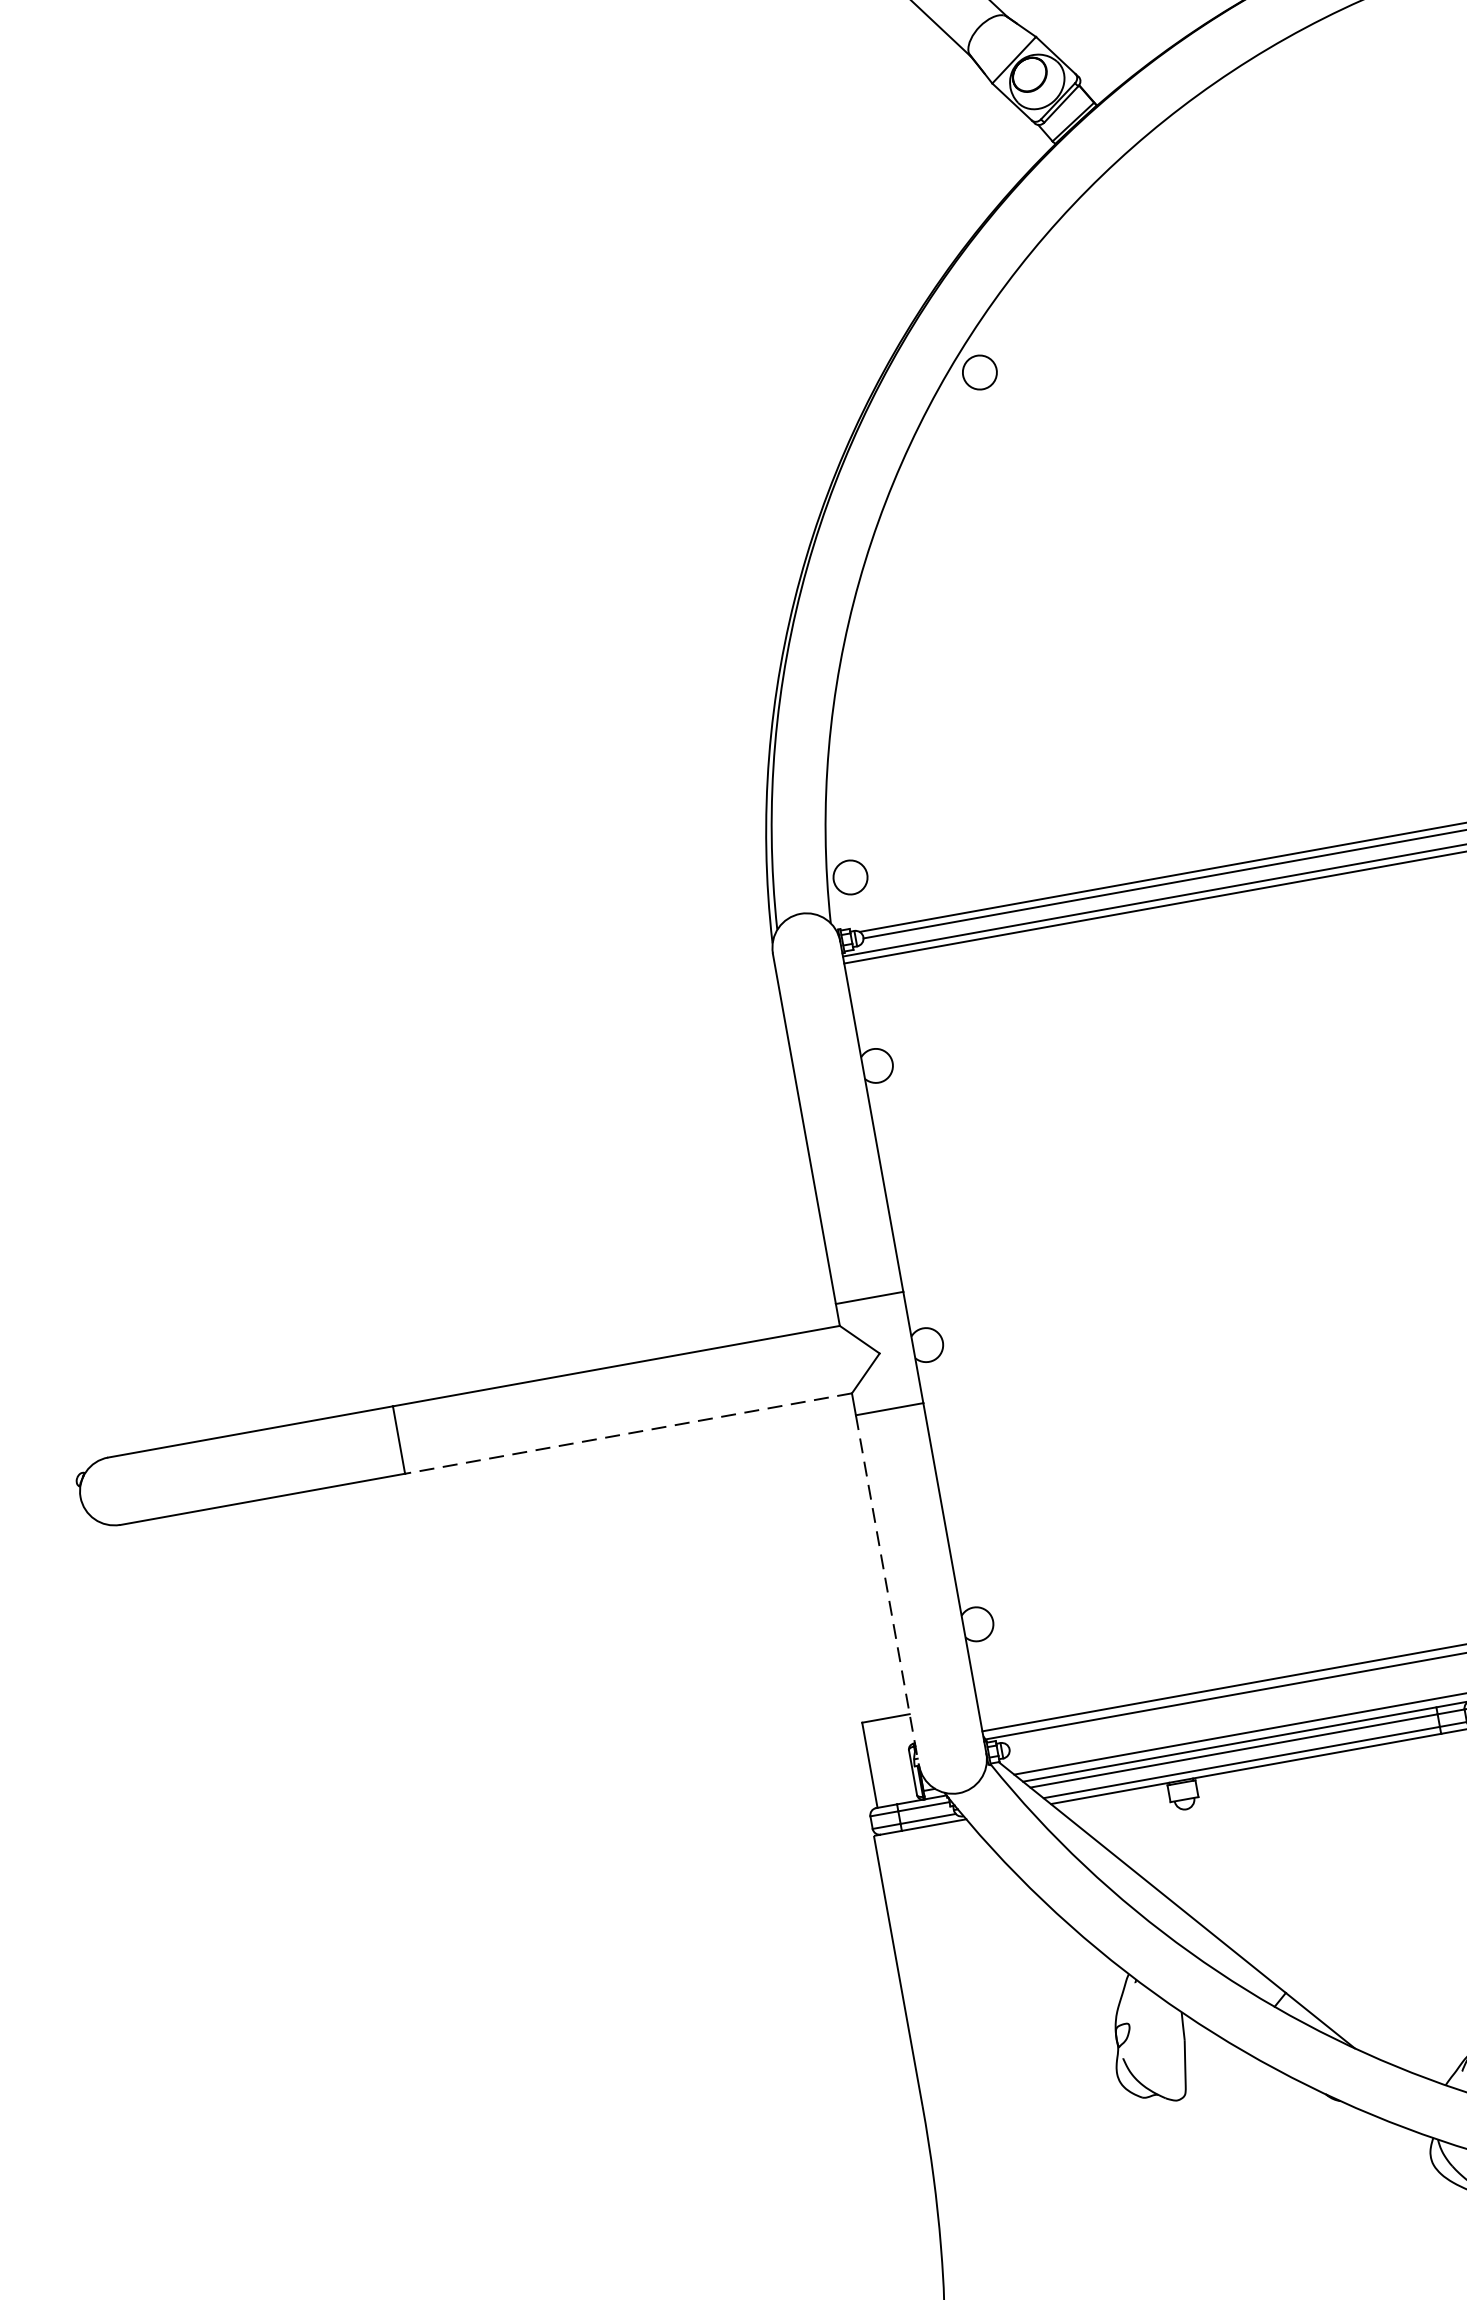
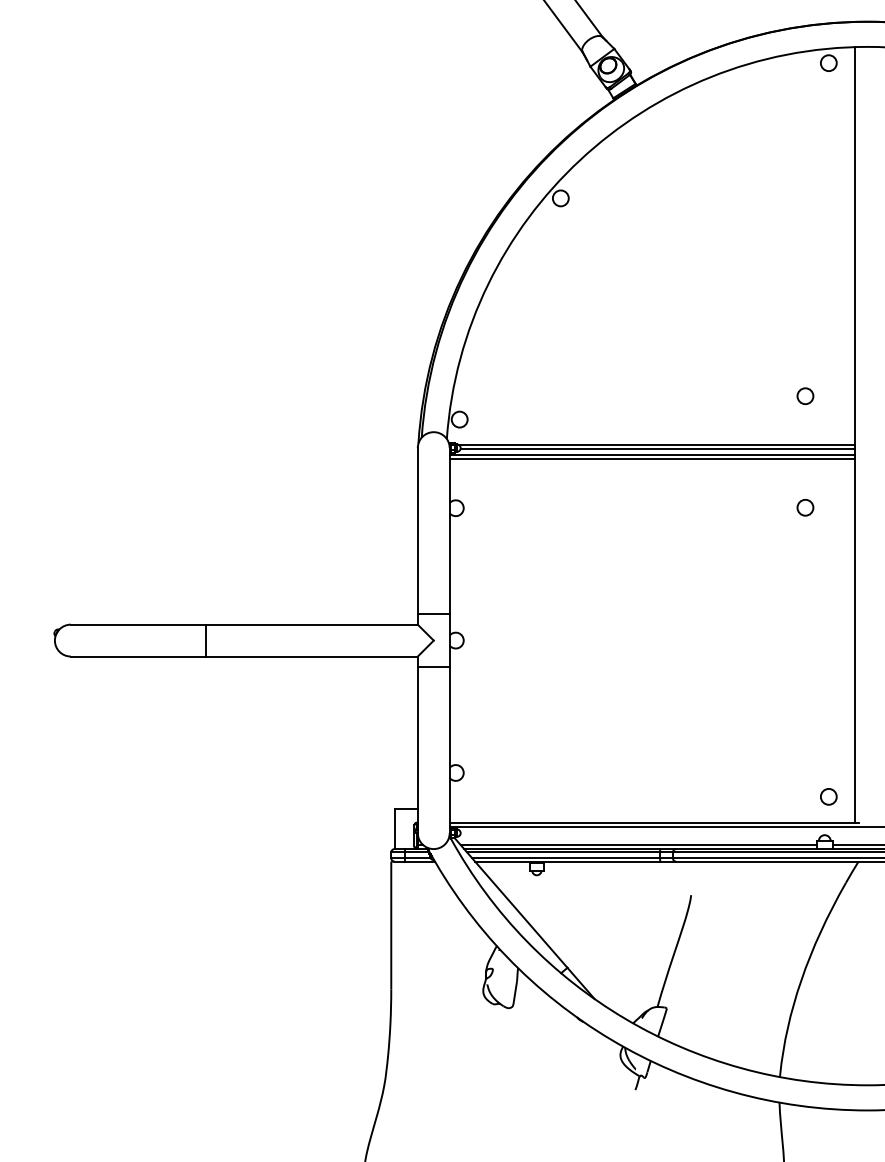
line: (627, 1433) -> (311, 656), dashed -> solid
line: (887, 1591) -> (417, 750), dashed -> solid

